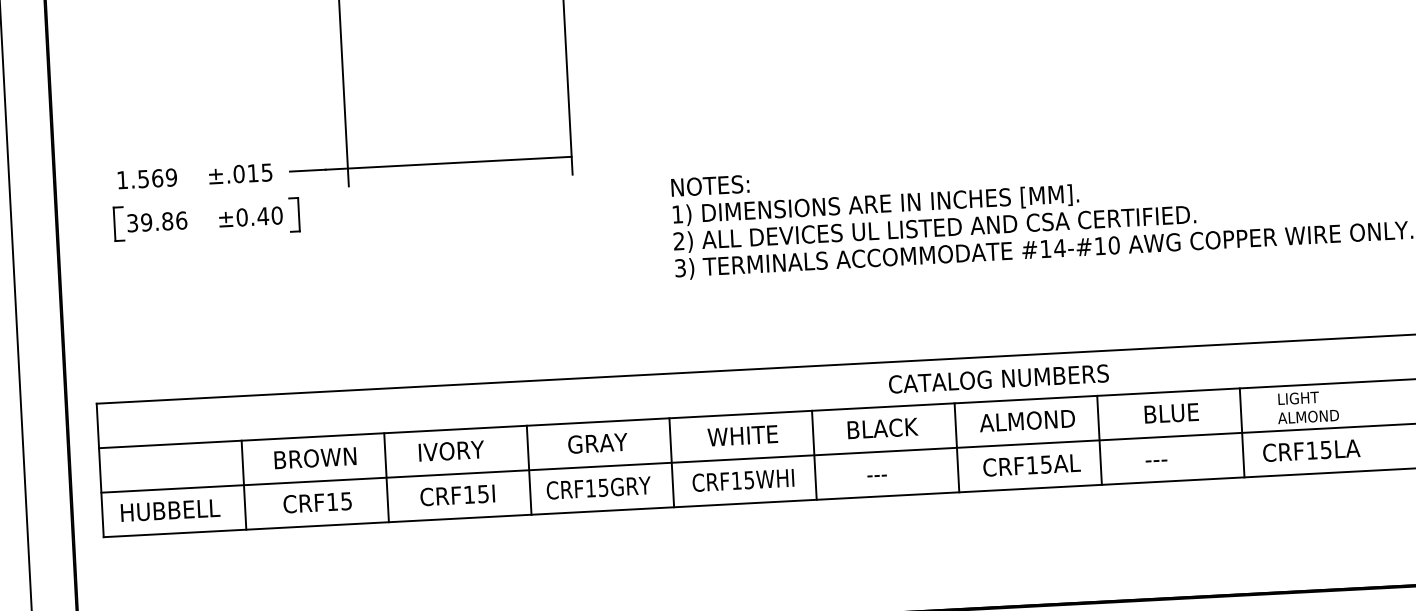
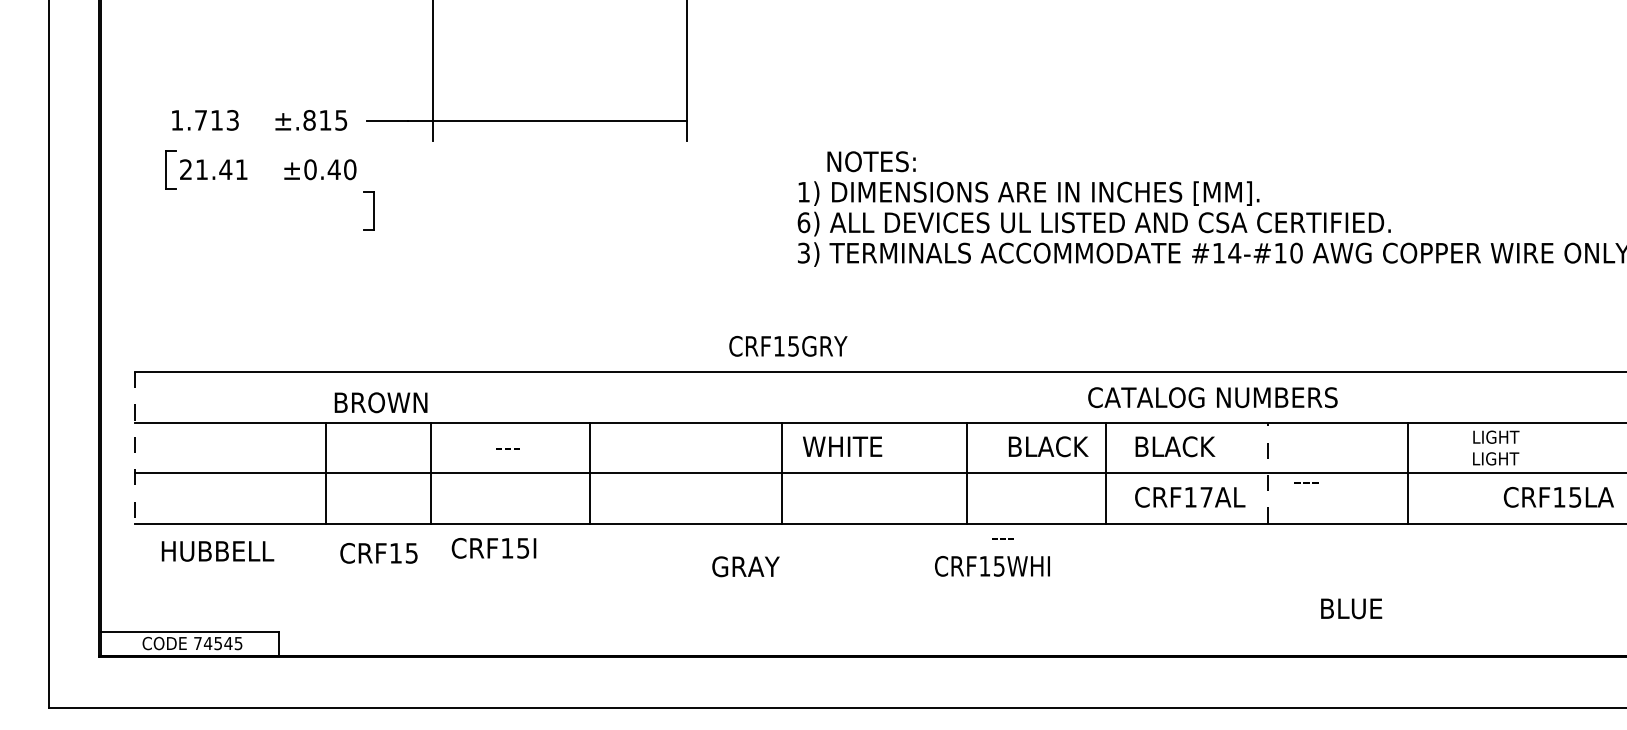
text: (239, 174) -> (309, 120), ±.015 -> ±.815
text: (158, 178) -> (217, 120), 1.569 -> 1.713
text: (710, 185) -> (871, 161), moved
part: (294, 214) -> (368, 210), moved
text: (157, 221) -> (214, 169), 39.86 -> 21.41
text: (678, 241) -> (803, 222), 2) -> 6)
text: (998, 378) -> (1212, 397), moved
text: (1171, 413) -> (1351, 608), moved
text: (1307, 416) -> (1505, 458), ALMOND -> LIGHT
text: (1027, 420) -> (1187, 446), ALMOND -> BLACK
text: (882, 428) -> (1048, 446), moved
line: (1242, 432) -> (1408, 472), moved
text: (742, 435) -> (842, 446), moved
line: (1099, 440) -> (1268, 473), solid -> dashed
text: (597, 443) -> (745, 566), moved
text: (451, 450) -> (533, 446), IVORY -> ---
text: (1311, 450) -> (1558, 497), moved
line: (814, 454) -> (967, 472), moved
text: (314, 458) -> (380, 402), moved
text: (1156, 460) -> (1306, 482), moved
text: (1046, 464) -> (1206, 497), CRF15AL -> CRF17AL
line: (529, 469) -> (589, 472), moved
line: (100, 470) -> (134, 447), solid -> dashed
text: (876, 475) -> (1002, 538), moved
line: (386, 477) -> (430, 472), moved
text: (743, 480) -> (992, 566), moved
line: (243, 484) -> (325, 472), moved
text: (598, 488) -> (788, 346), moved
text: (457, 495) -> (493, 548), moved
text: (317, 502) -> (378, 553), moved
text: (170, 510) -> (217, 551), moved

